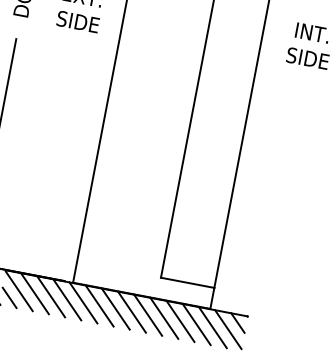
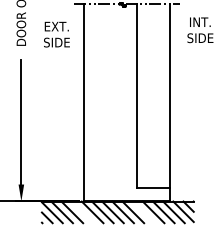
line: (67, 300) -> (82, 212), removed
line: (164, 318) -> (143, 212), removed

